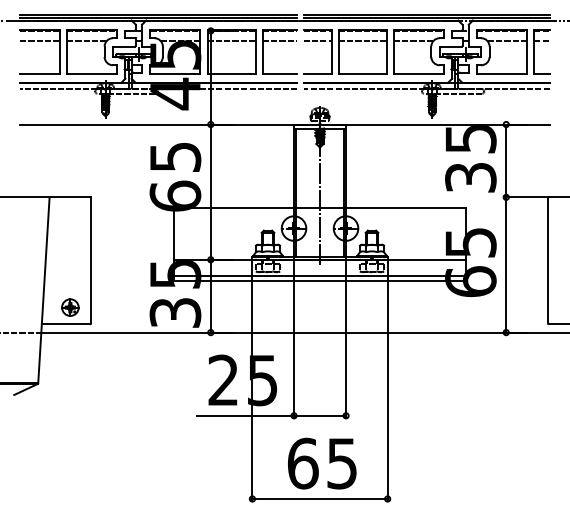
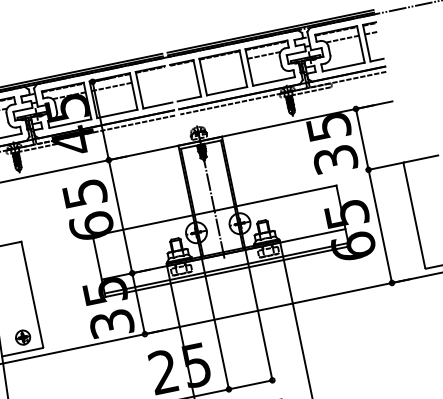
line: (279, 41) -> (151, 78), removed
line: (317, 41) -> (183, 72), removed
line: (362, 41) -> (221, 64), removed

